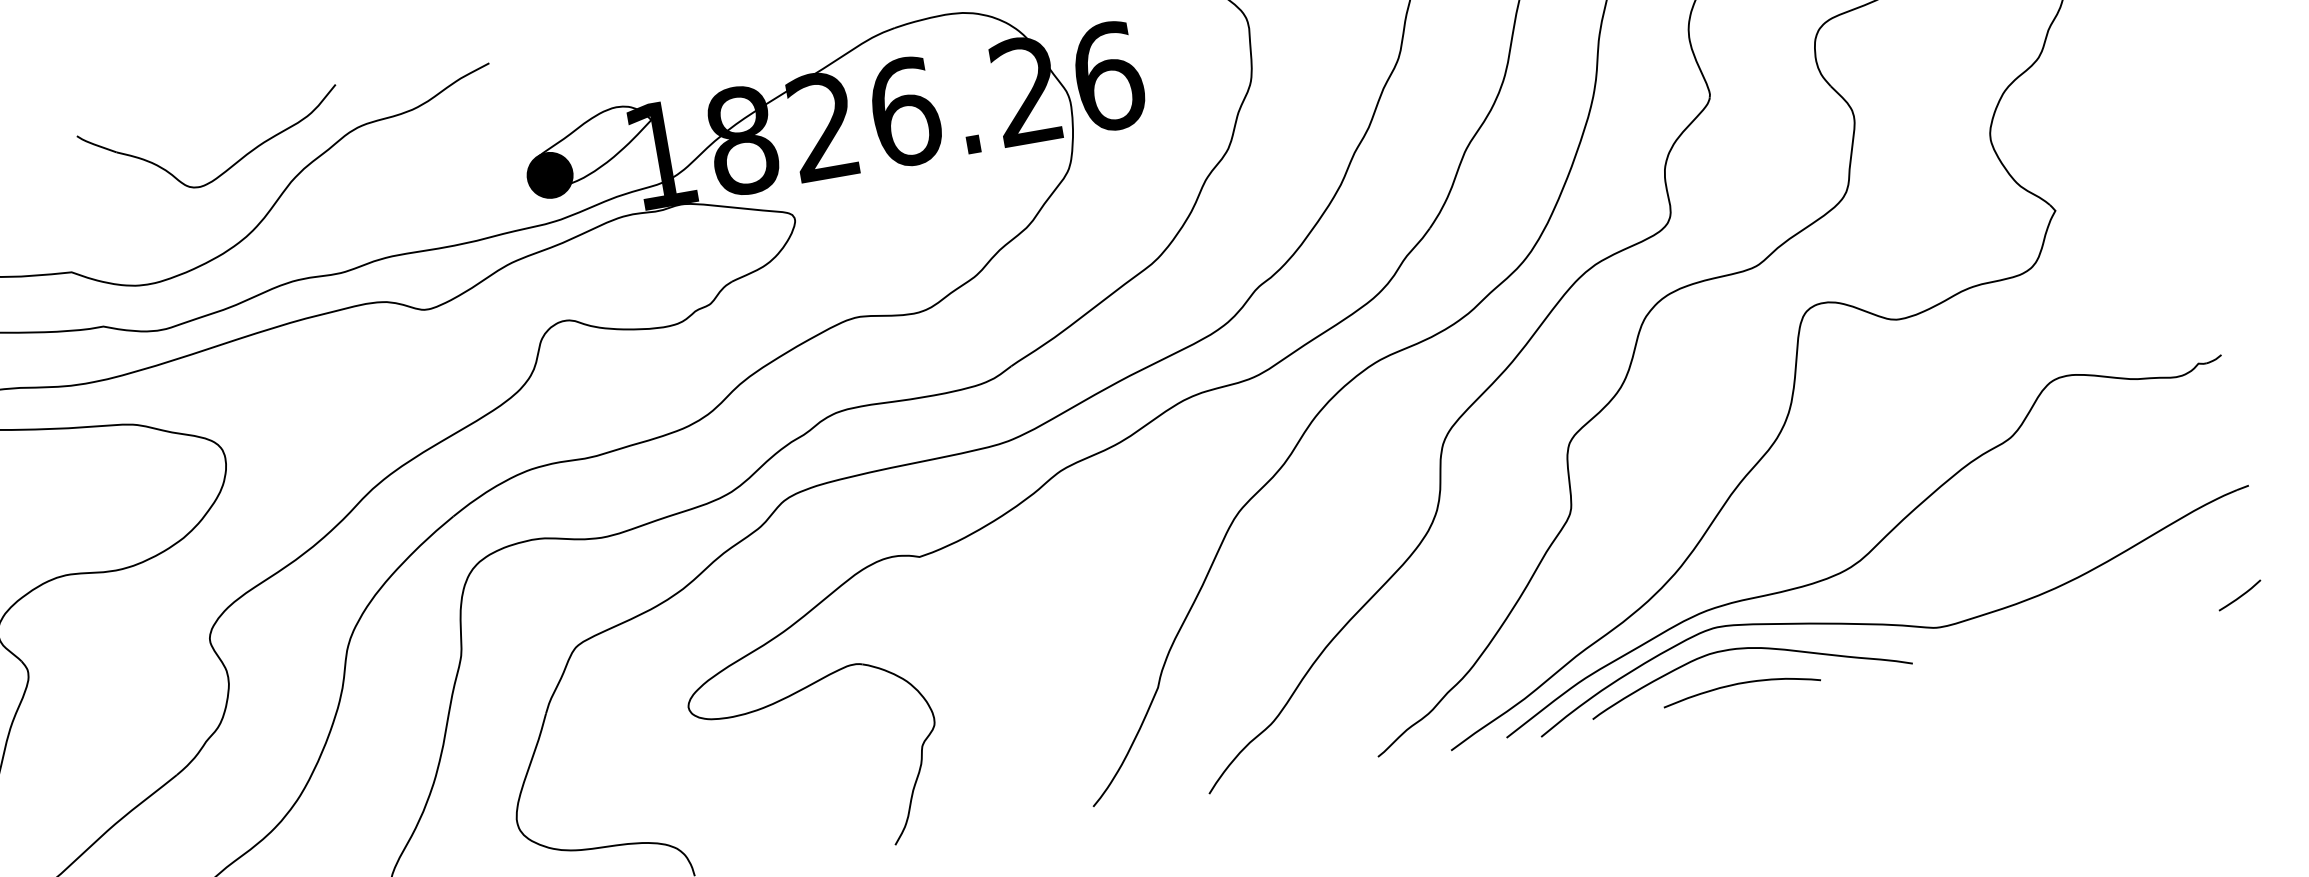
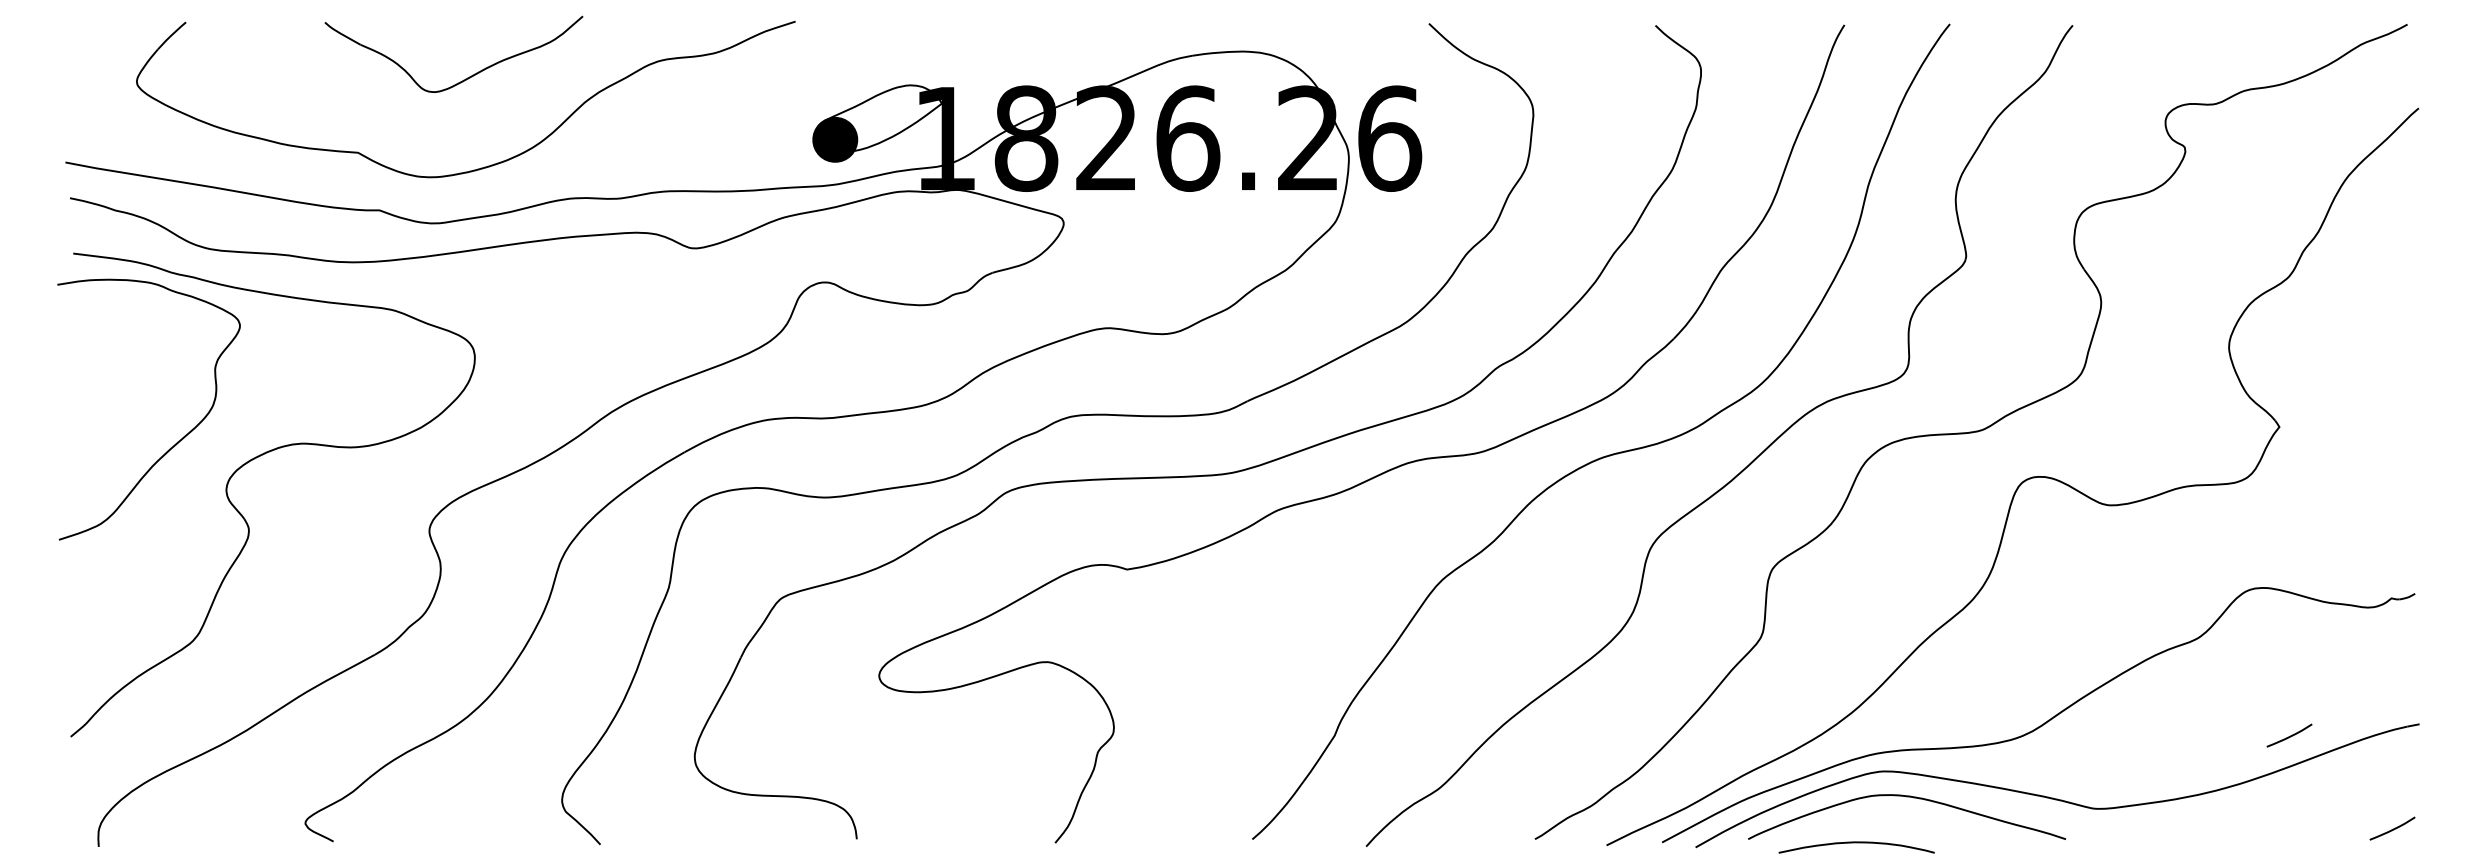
part: (228, 167) -> (465, 78), moved
curve: (2120, 519) -> (2290, 735), added
curve: (1740, 684) -> (1856, 843), moved

